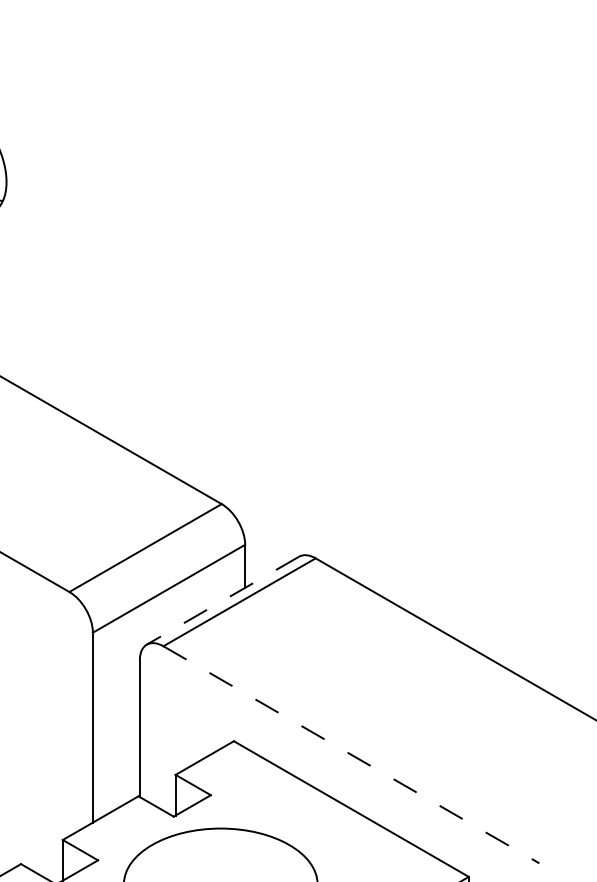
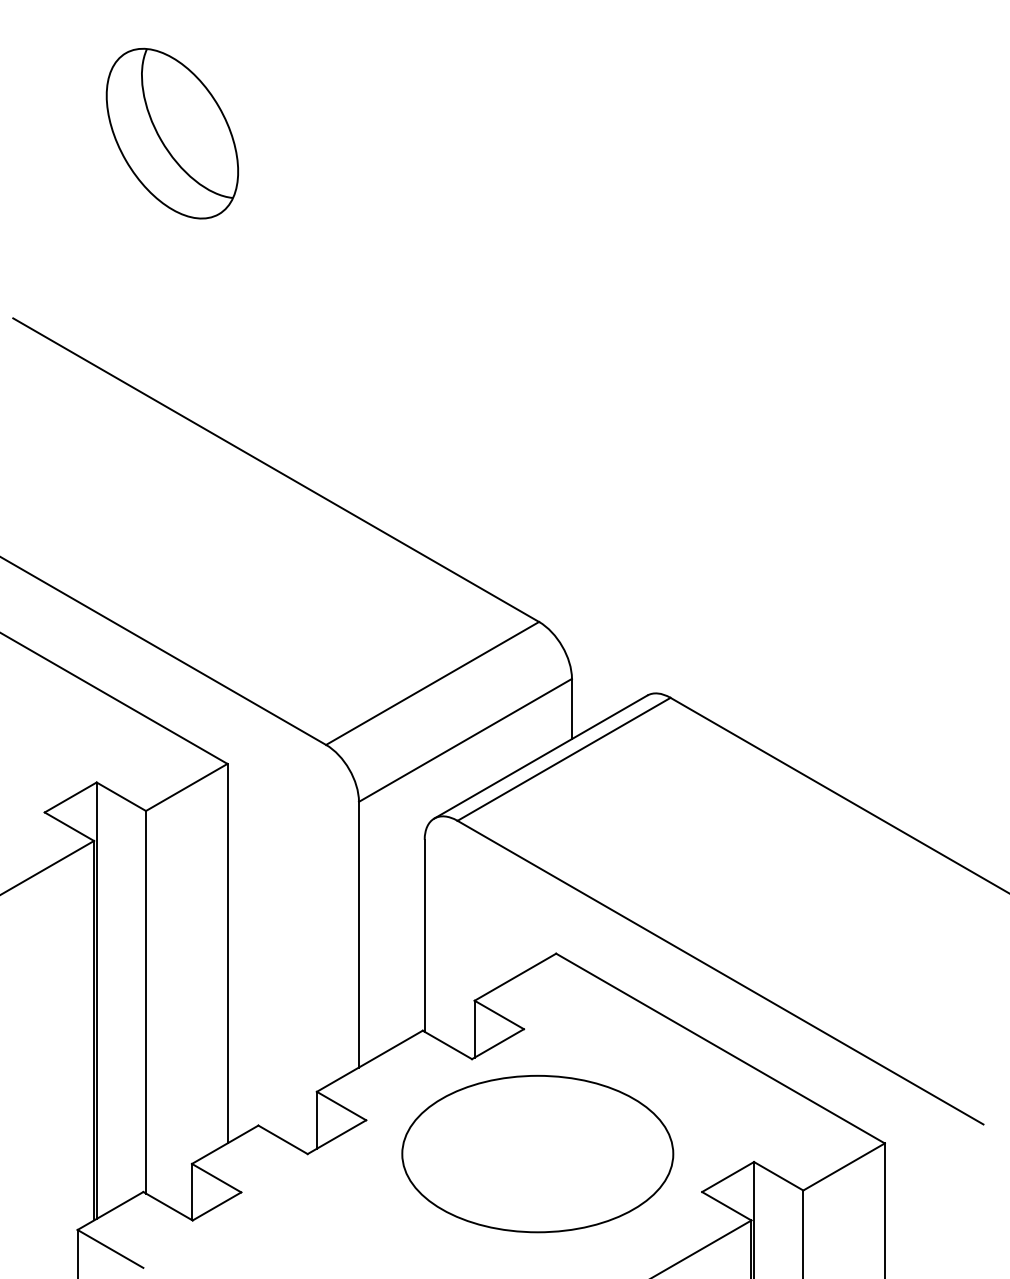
line: (222, 600) -> (540, 757), dashed -> solid
line: (351, 754) -> (720, 972), dashed -> solid

